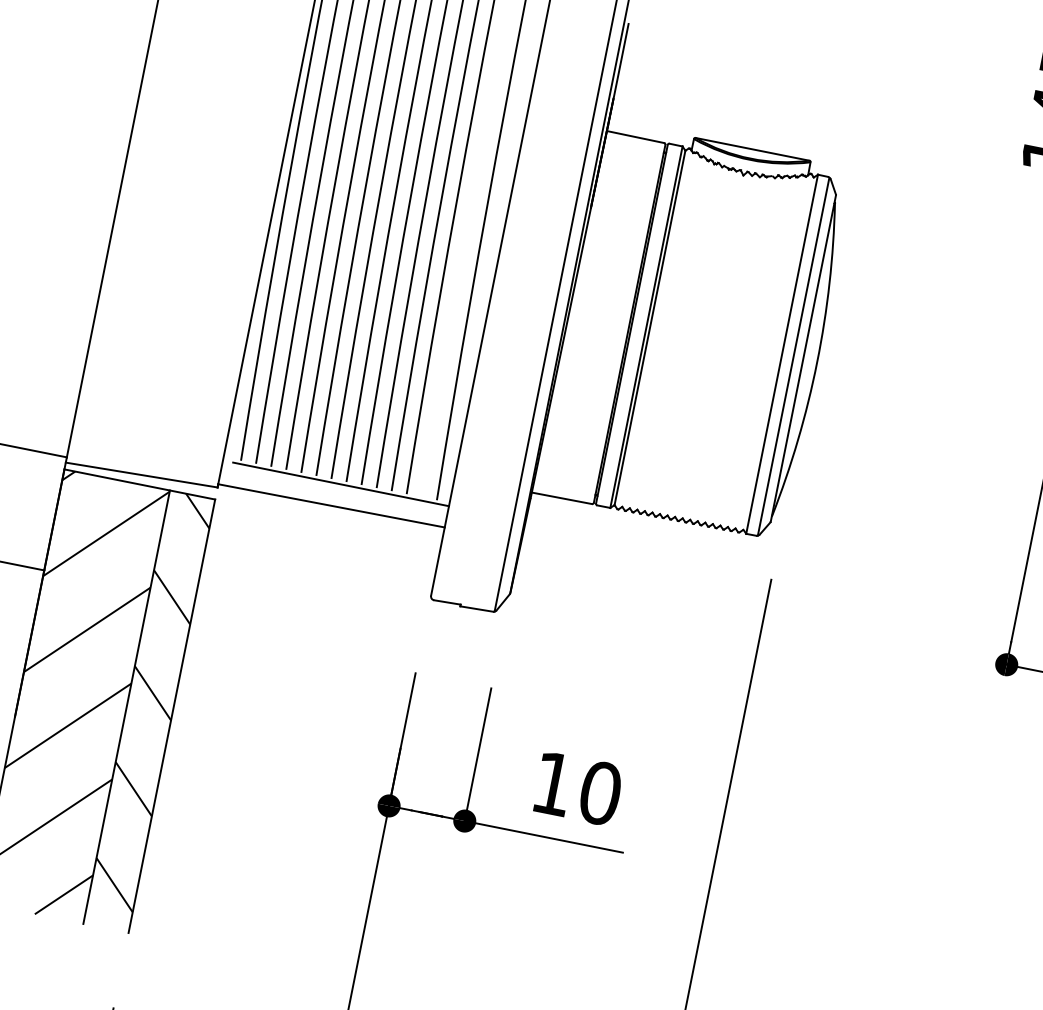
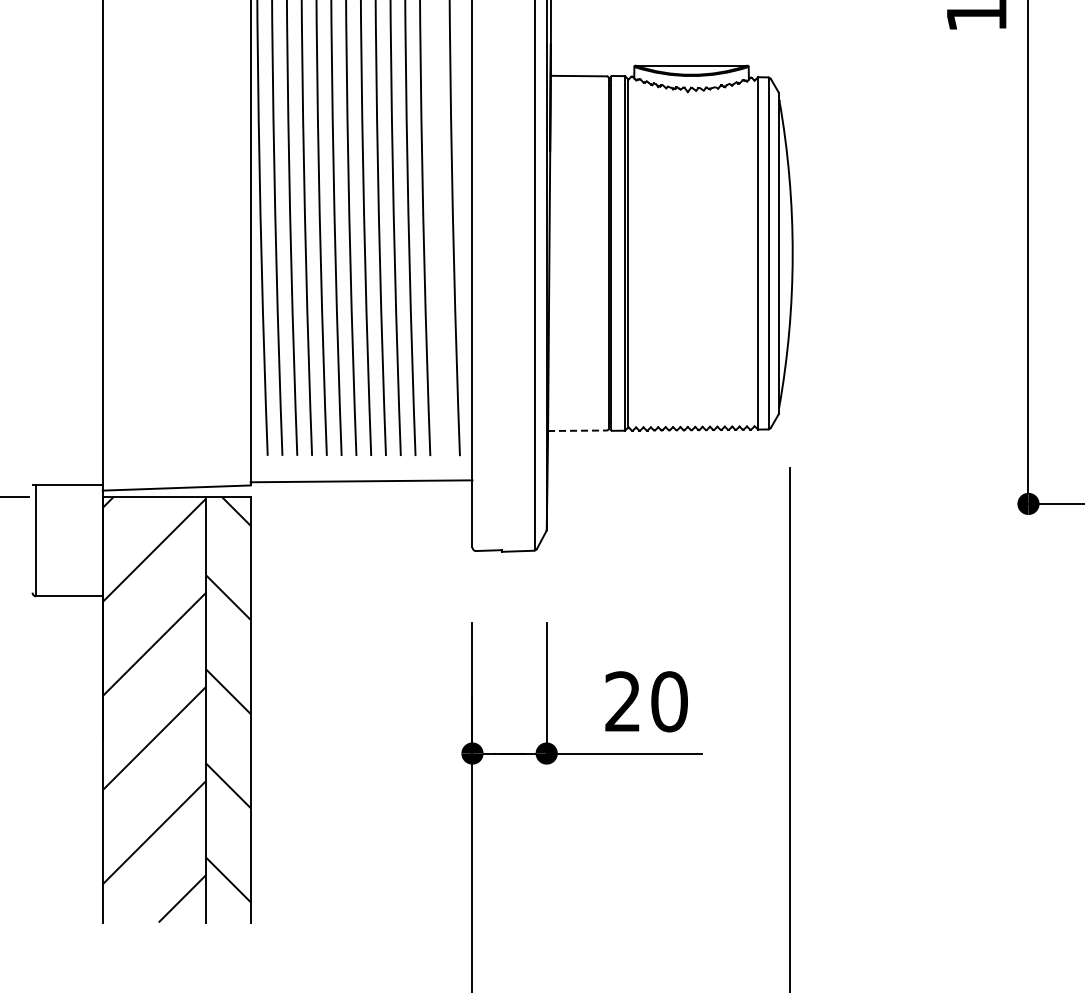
line: (340, 484) -> (366, 459), removed
line: (561, 498) -> (577, 430), solid -> dashed
text: (552, 783) -> (622, 701), 10 -> 20

